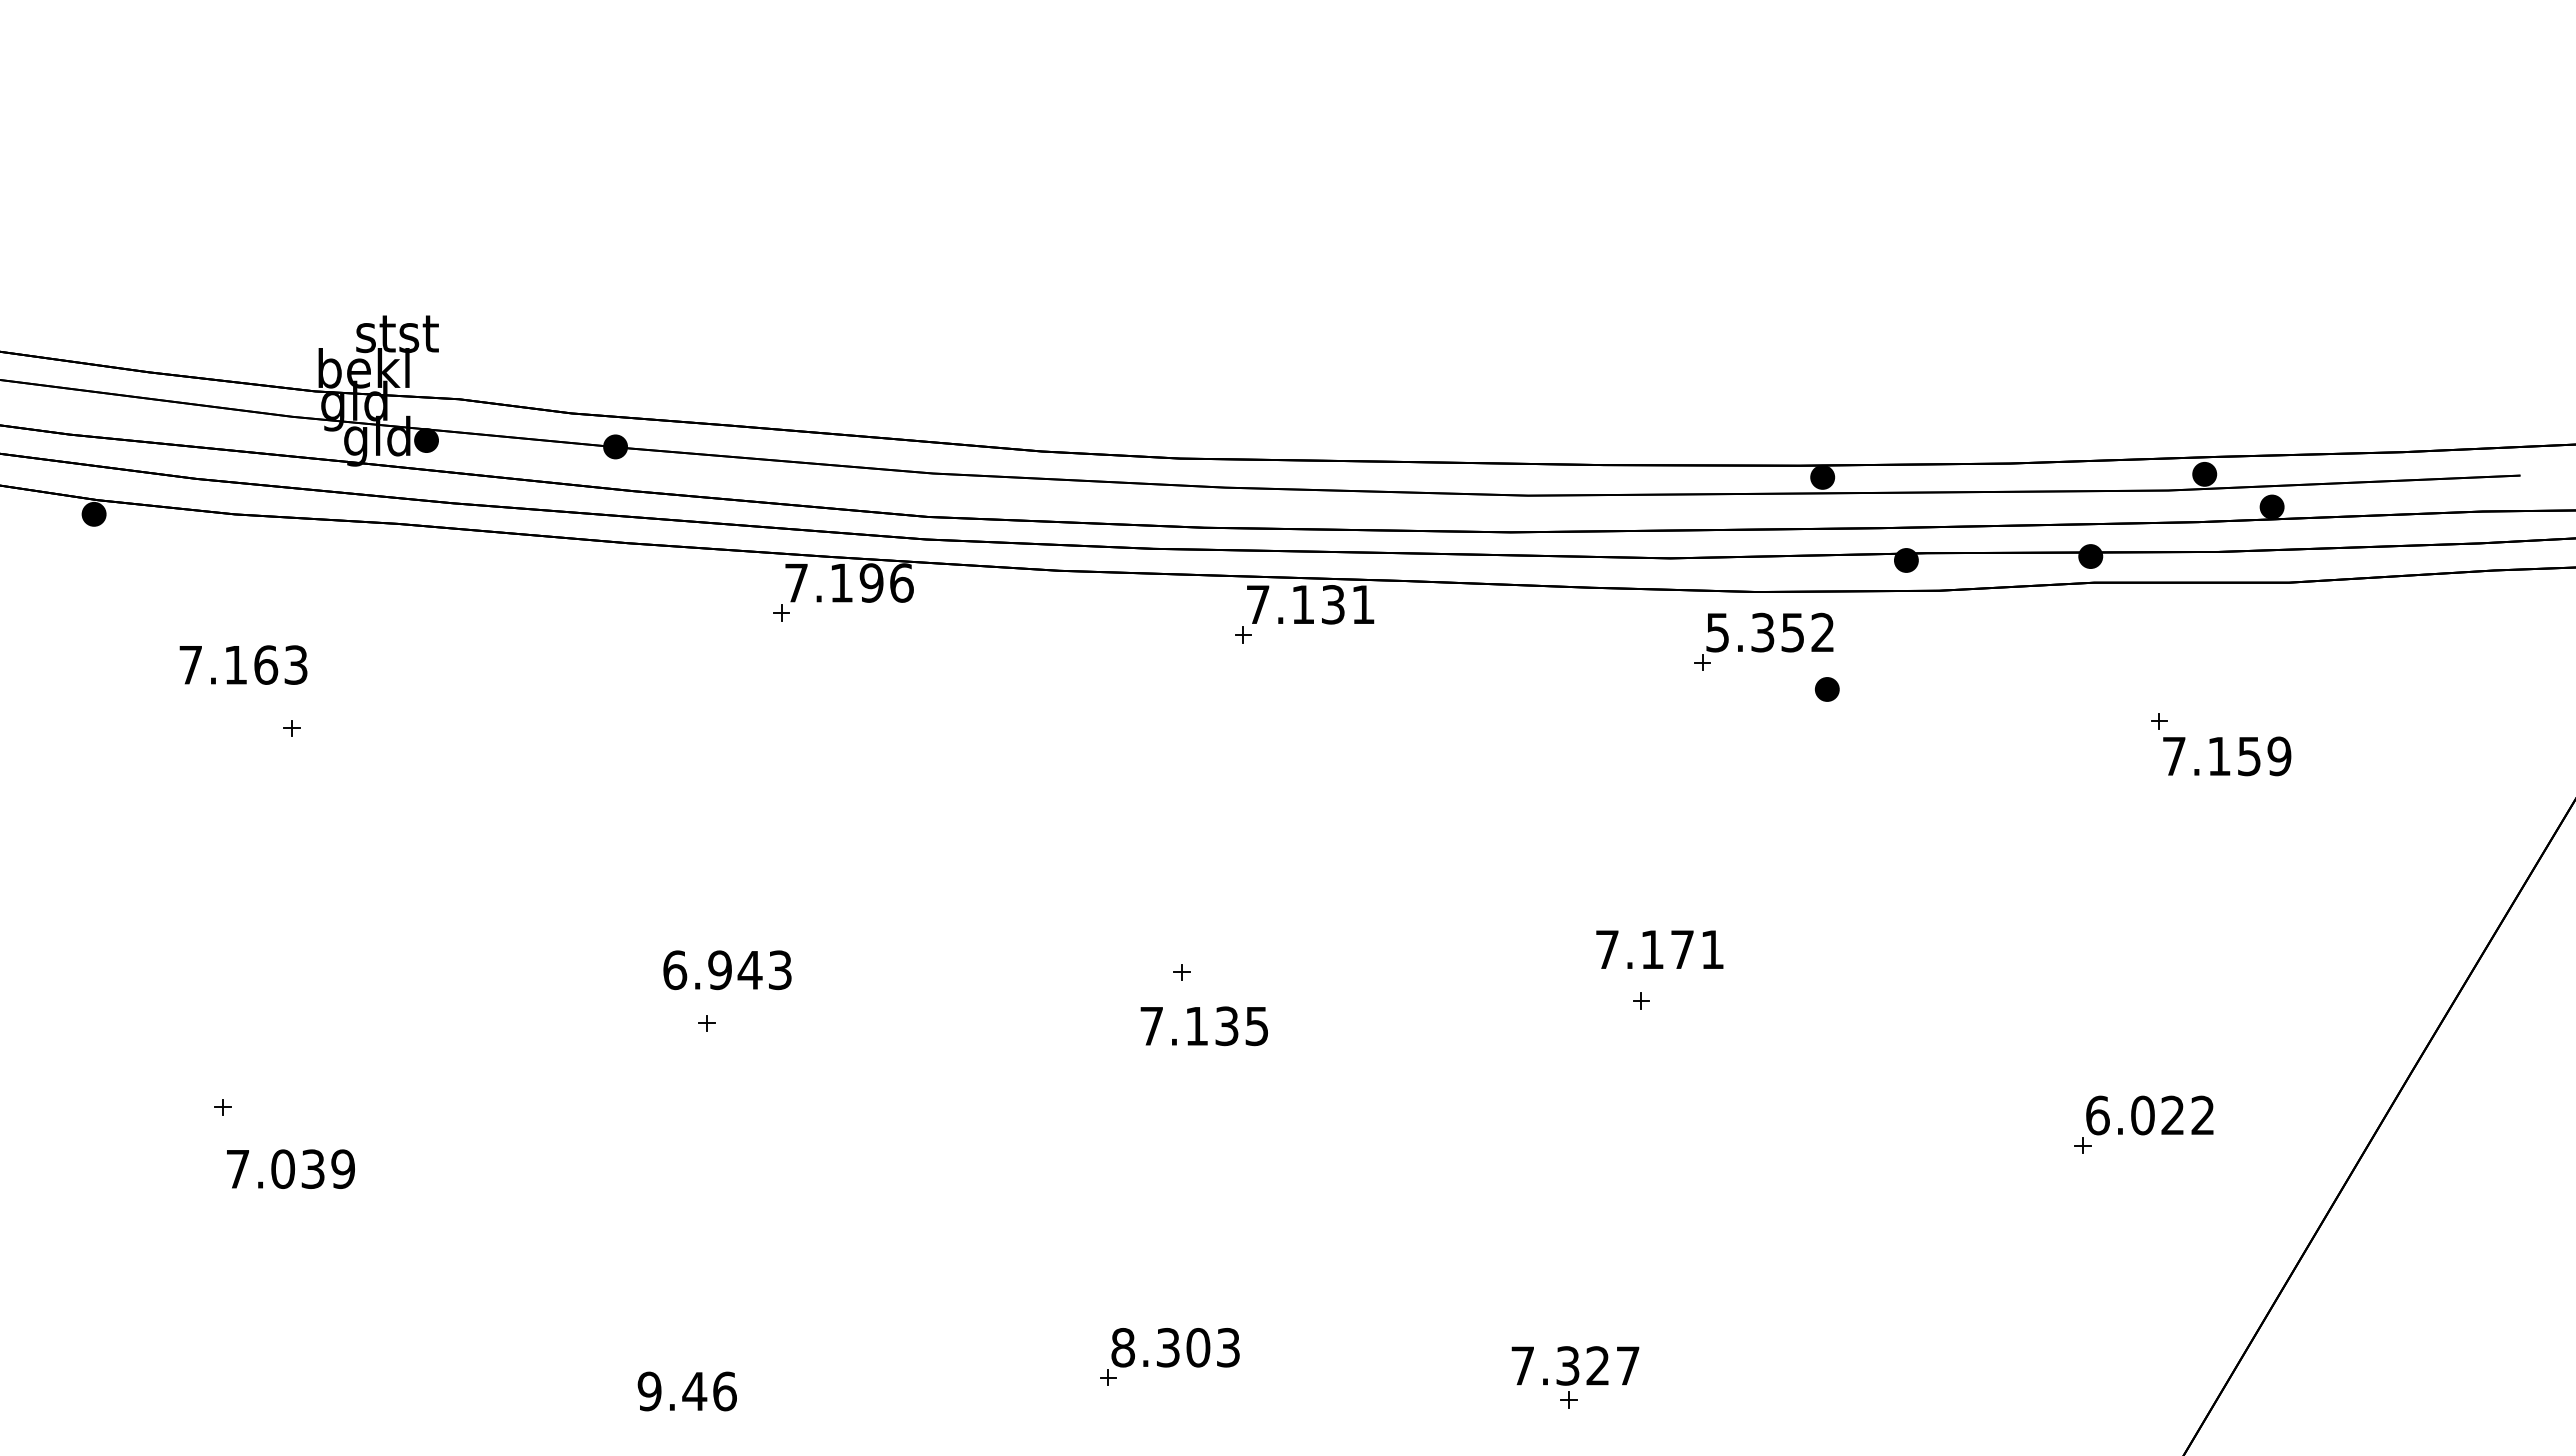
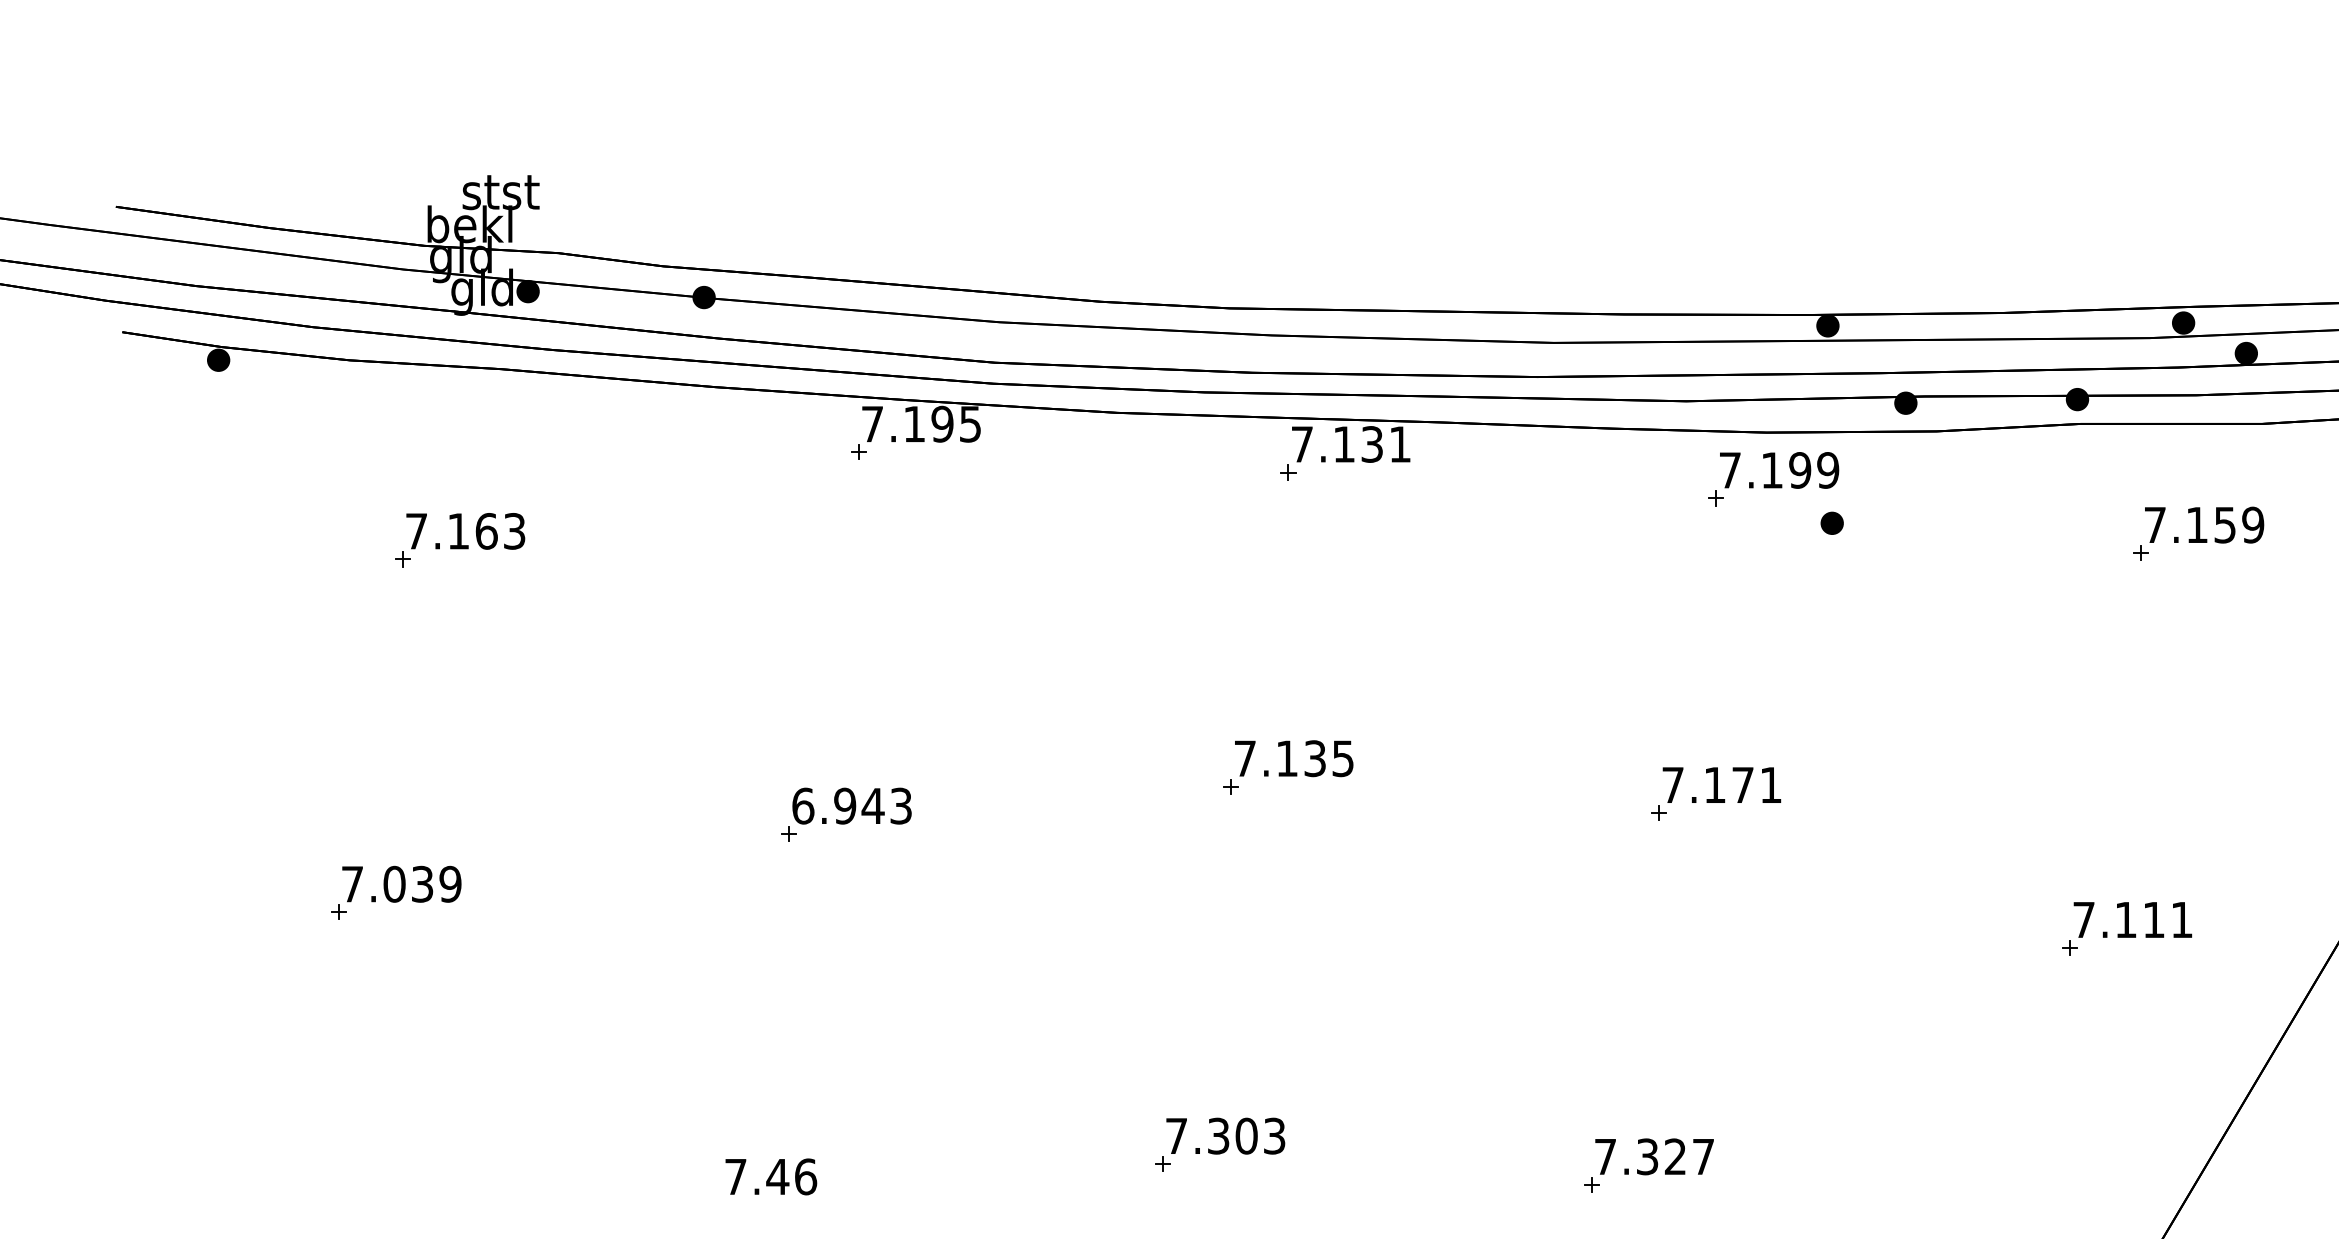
text: (901, 582) -> (970, 423), 7.196 -> 7.195
text: (1770, 632) -> (1779, 470), 5.352 -> 7.199
text: (243, 664) -> (465, 530), moved
text: (2227, 756) -> (2204, 525), moved
text: (1659, 949) -> (1721, 784), moved
text: (727, 970) -> (852, 806), moved
text: (1203, 1026) -> (1293, 758), moved
text: (2149, 1115) -> (2132, 919), 6.022 -> 7.111
text: (290, 1168) -> (401, 883), moved
text: (1122, 1347) -> (1176, 1135), 8.303 -> 7.303
text: (1575, 1365) -> (1654, 1156), moved
text: (649, 1391) -> (735, 1176), 9.46 -> 7.46

